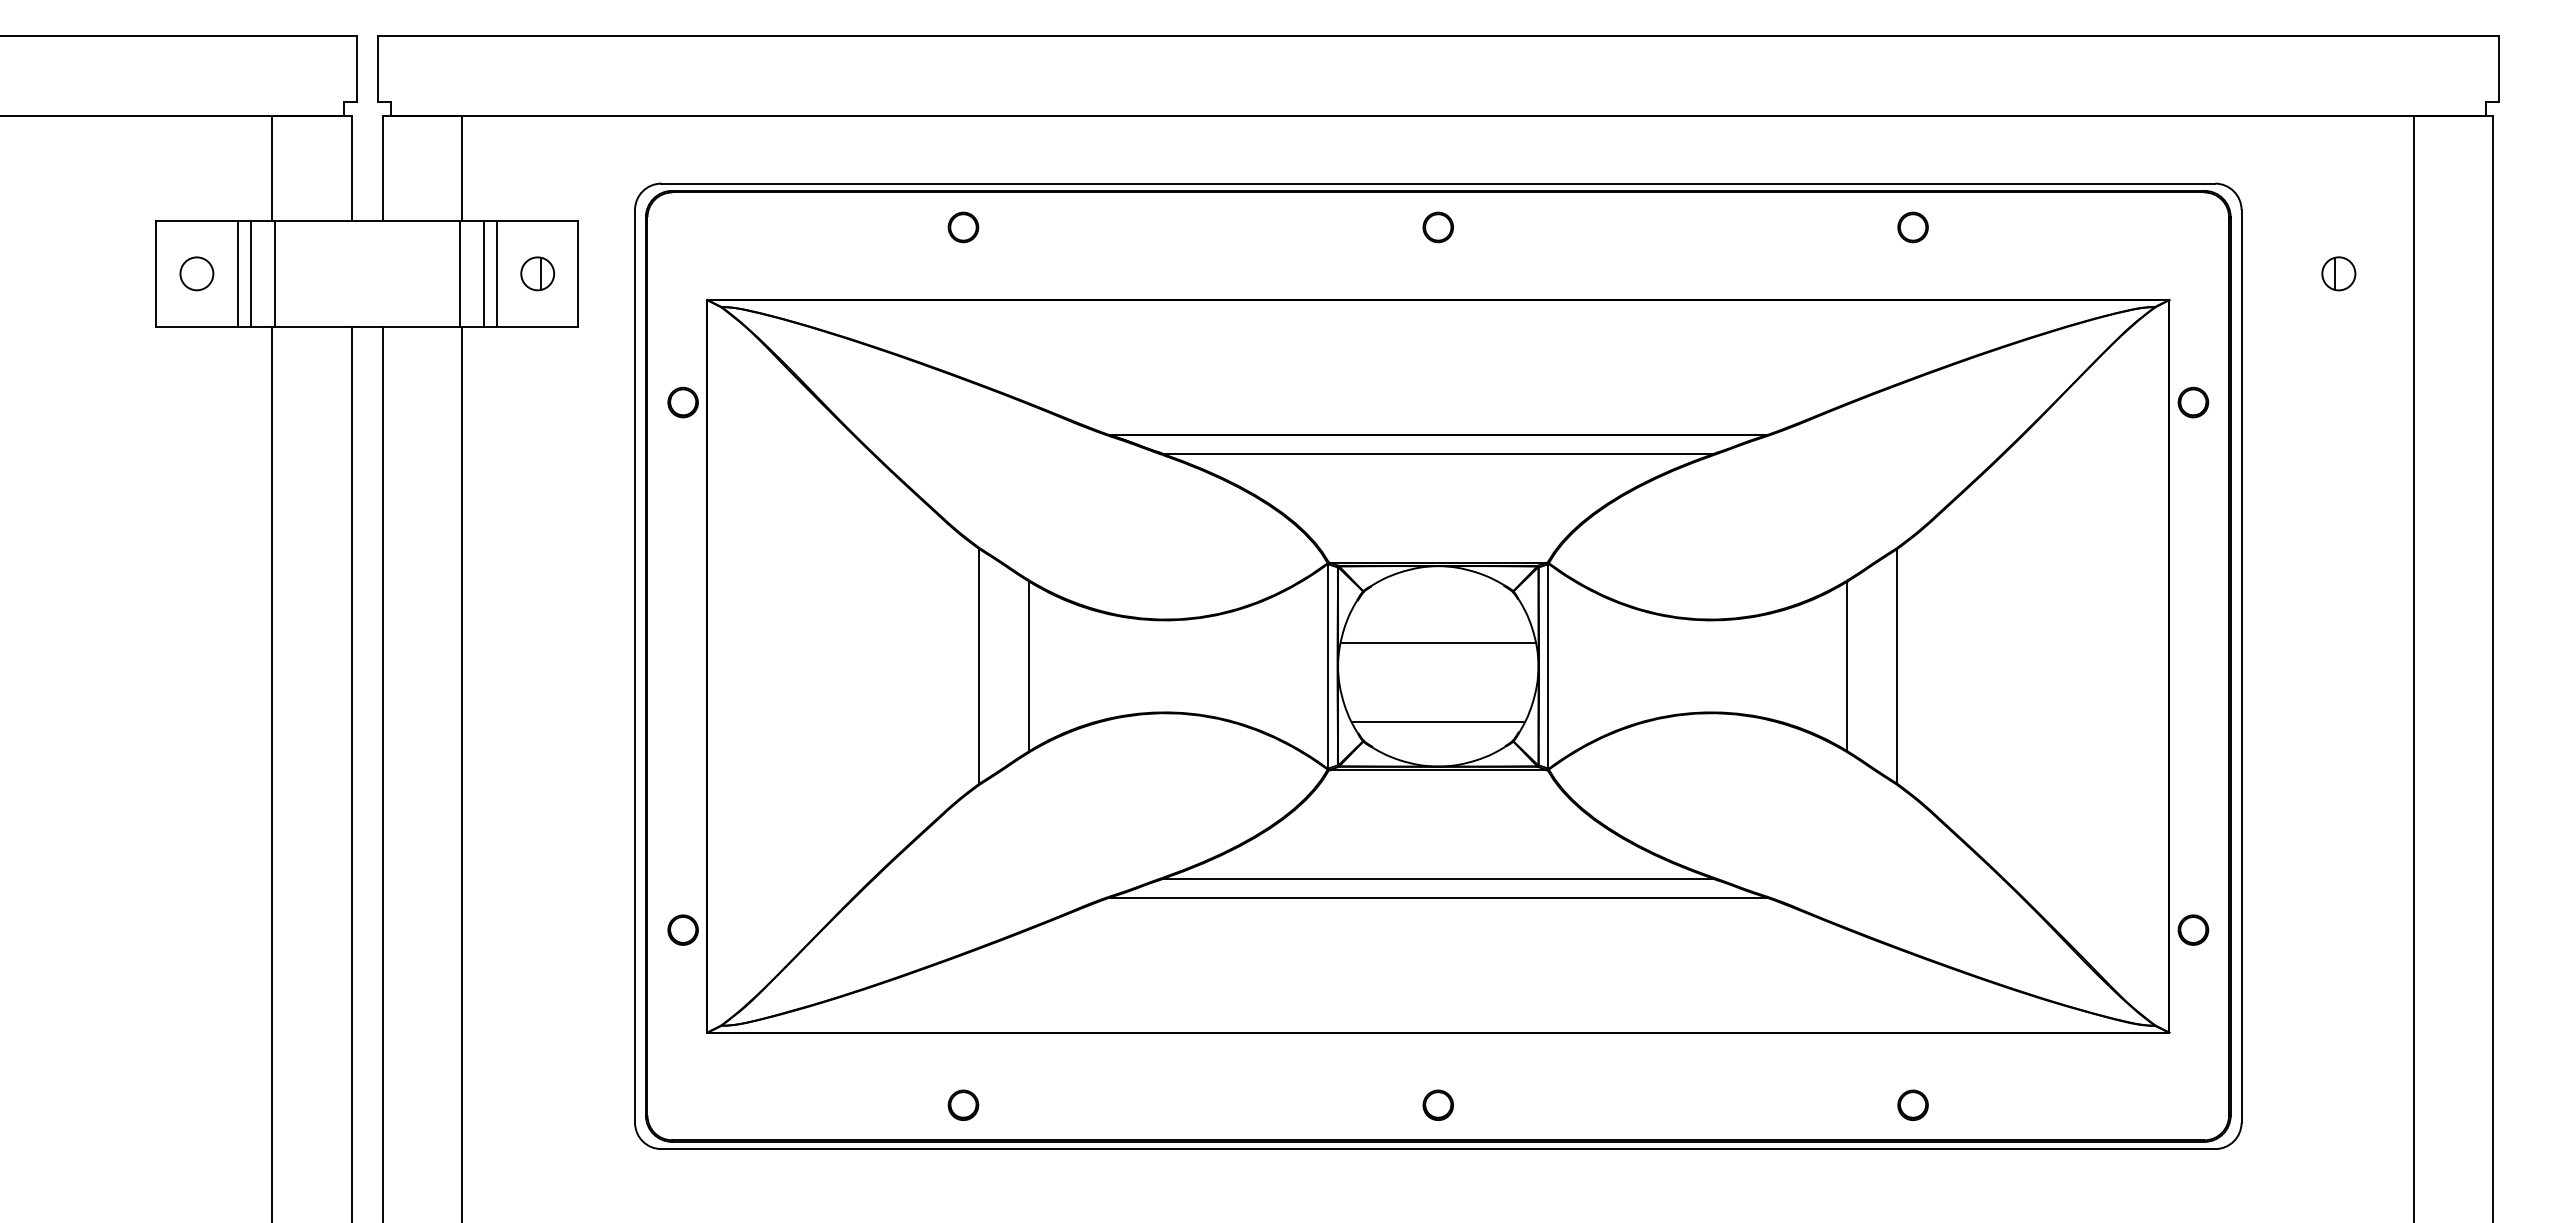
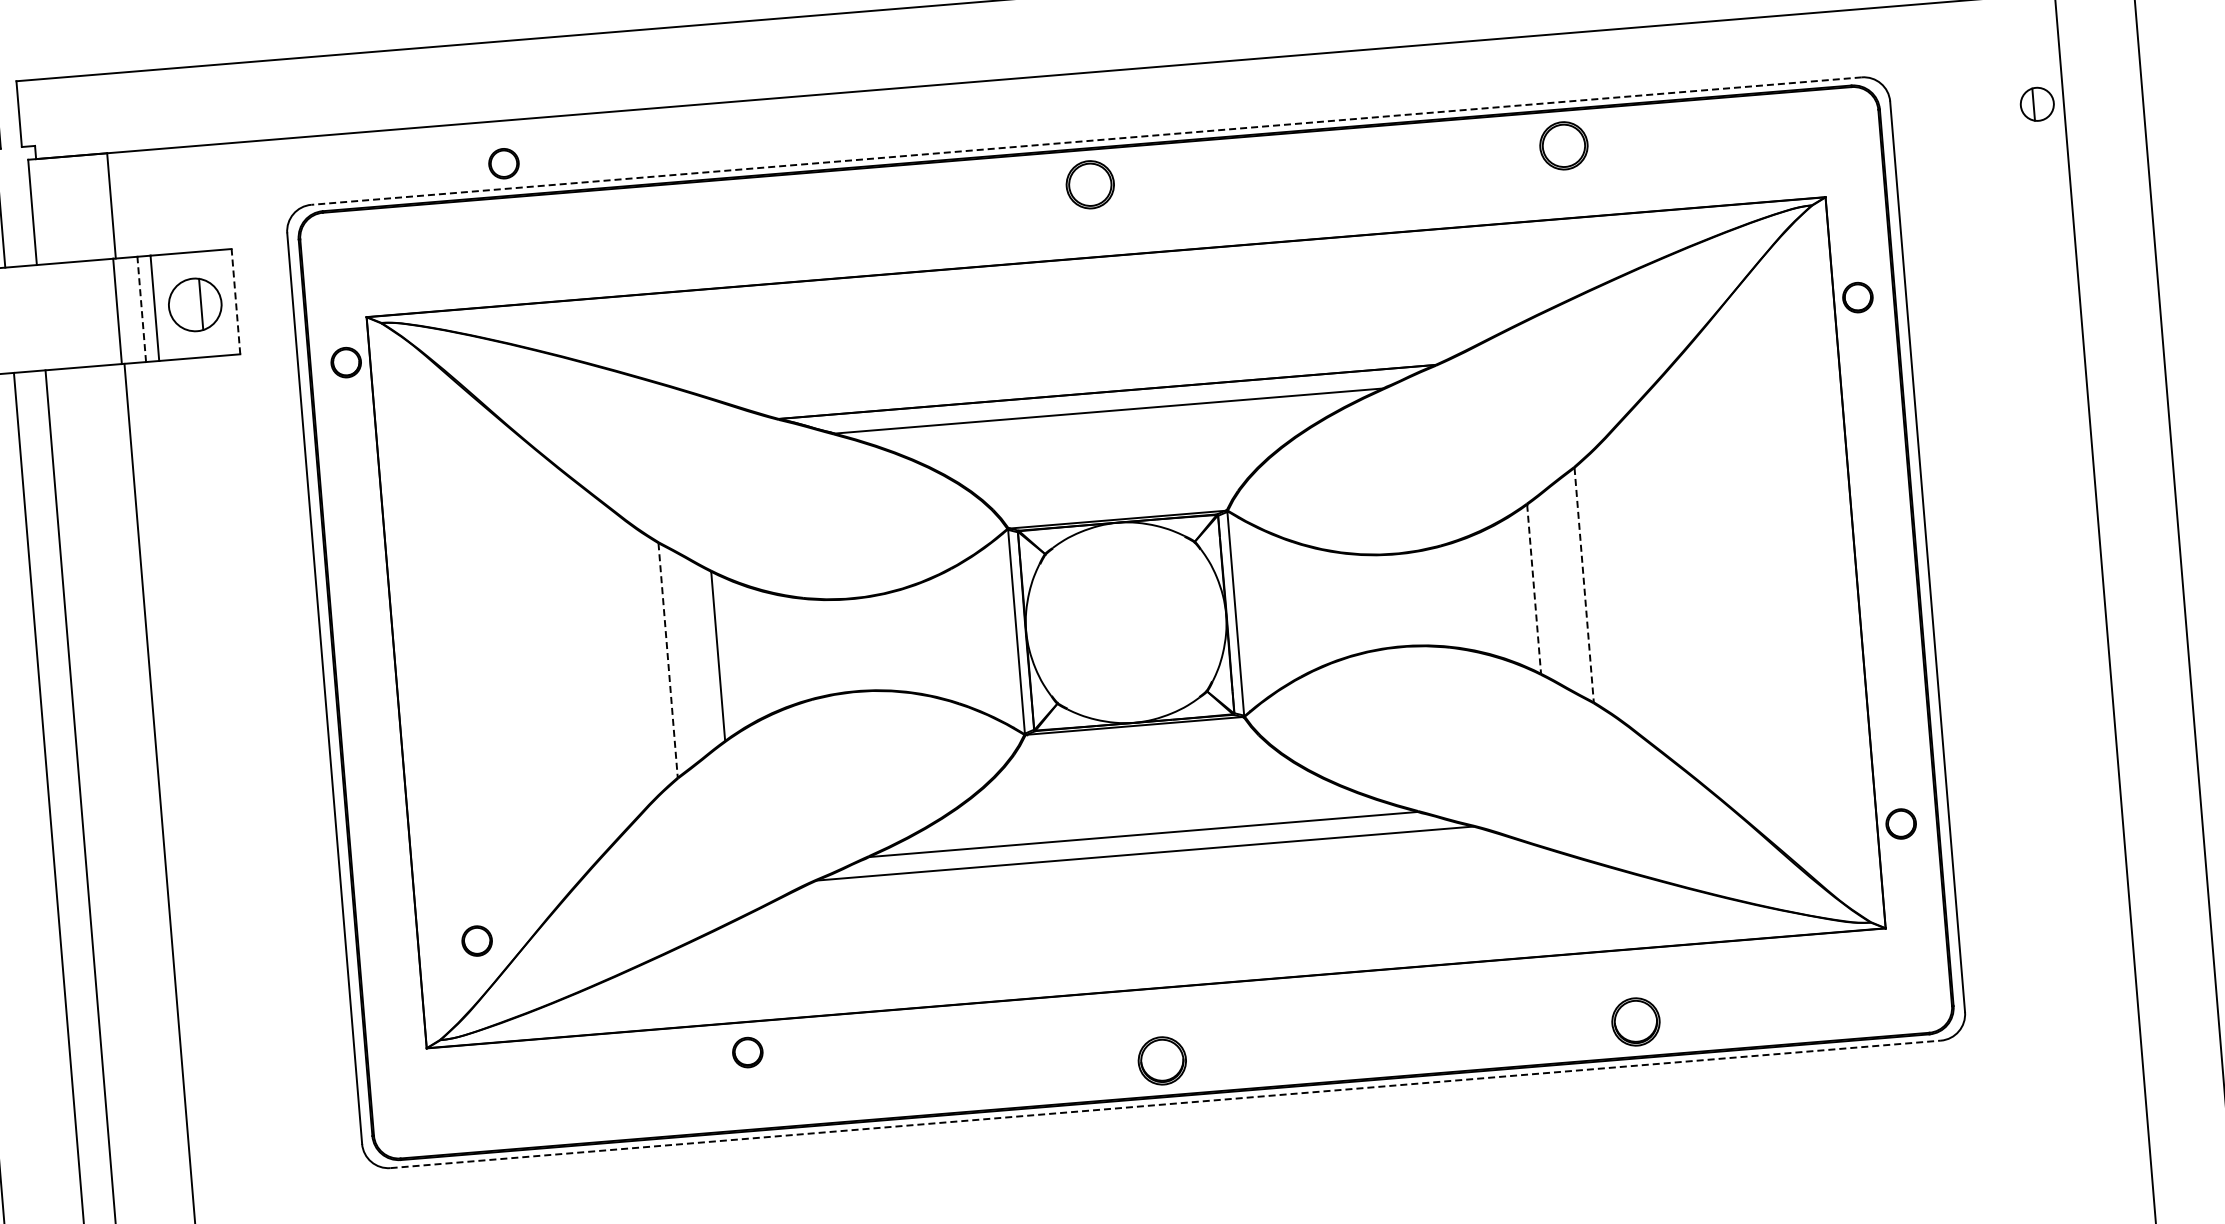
line: (1438, 183) -> (1086, 140), solid -> dashed
part: (963, 227) -> (504, 163), moved
part: (1437, 227) -> (1089, 184), size x1.6
part: (1912, 227) -> (1563, 145), size x1.6
line: (483, 273) -> (141, 309), solid -> dashed
part: (537, 273) -> (195, 304), size x1.6
line: (578, 273) -> (236, 301), solid -> dashed
part: (2338, 273) -> (2036, 104), moved
part: (682, 402) -> (345, 362), moved
line: (1437, 643) -> (1123, 599), removed
line: (979, 666) -> (668, 660), solid -> dashed
line: (1847, 666) -> (1534, 589), solid -> dashed
line: (1897, 666) -> (1584, 585), solid -> dashed
line: (1437, 722) -> (1129, 678), removed
part: (682, 929) -> (476, 940), moved
part: (963, 1104) -> (747, 1051), moved
part: (1437, 1104) -> (1161, 1059), size x1.6
part: (1912, 1104) -> (1635, 1020), size x1.6
line: (1438, 1149) -> (1165, 1104), solid -> dashed

